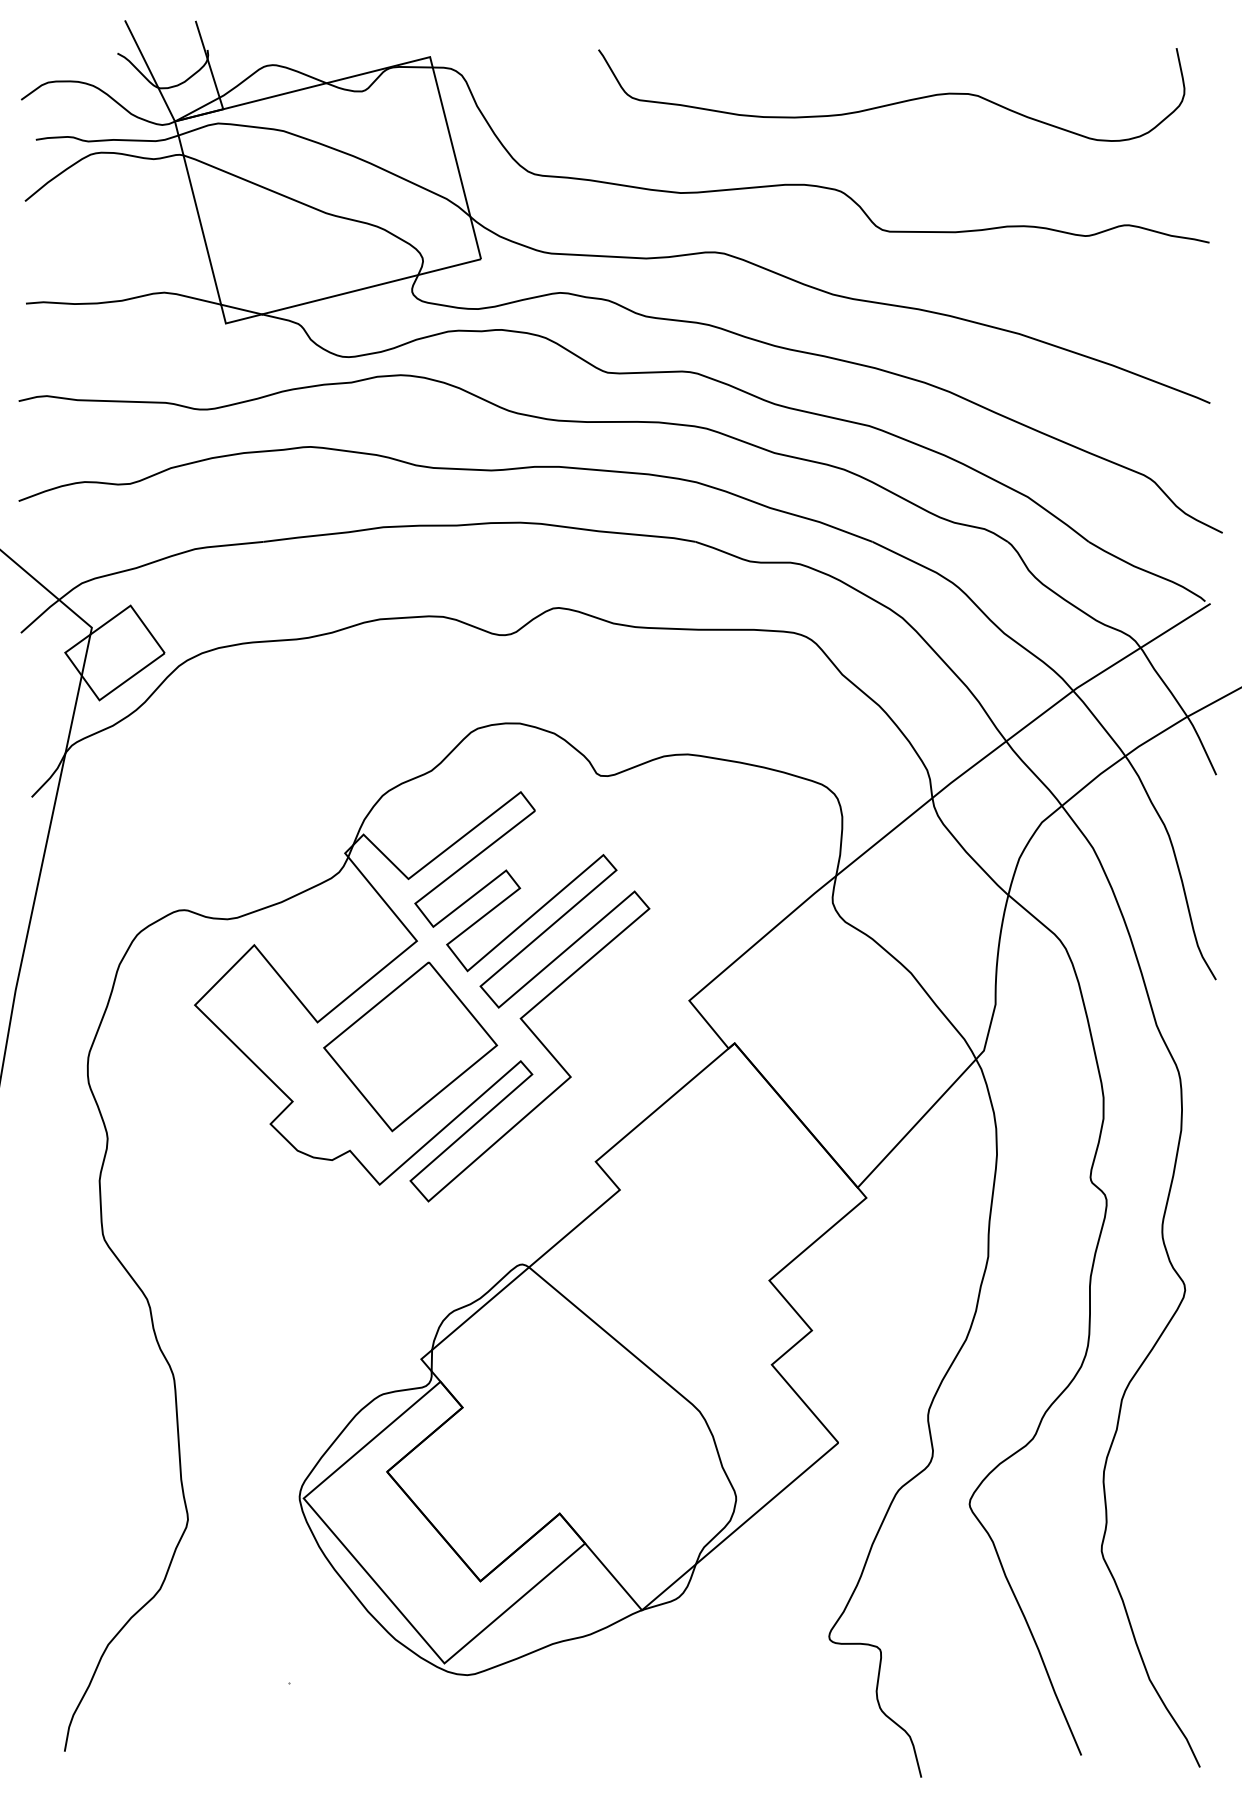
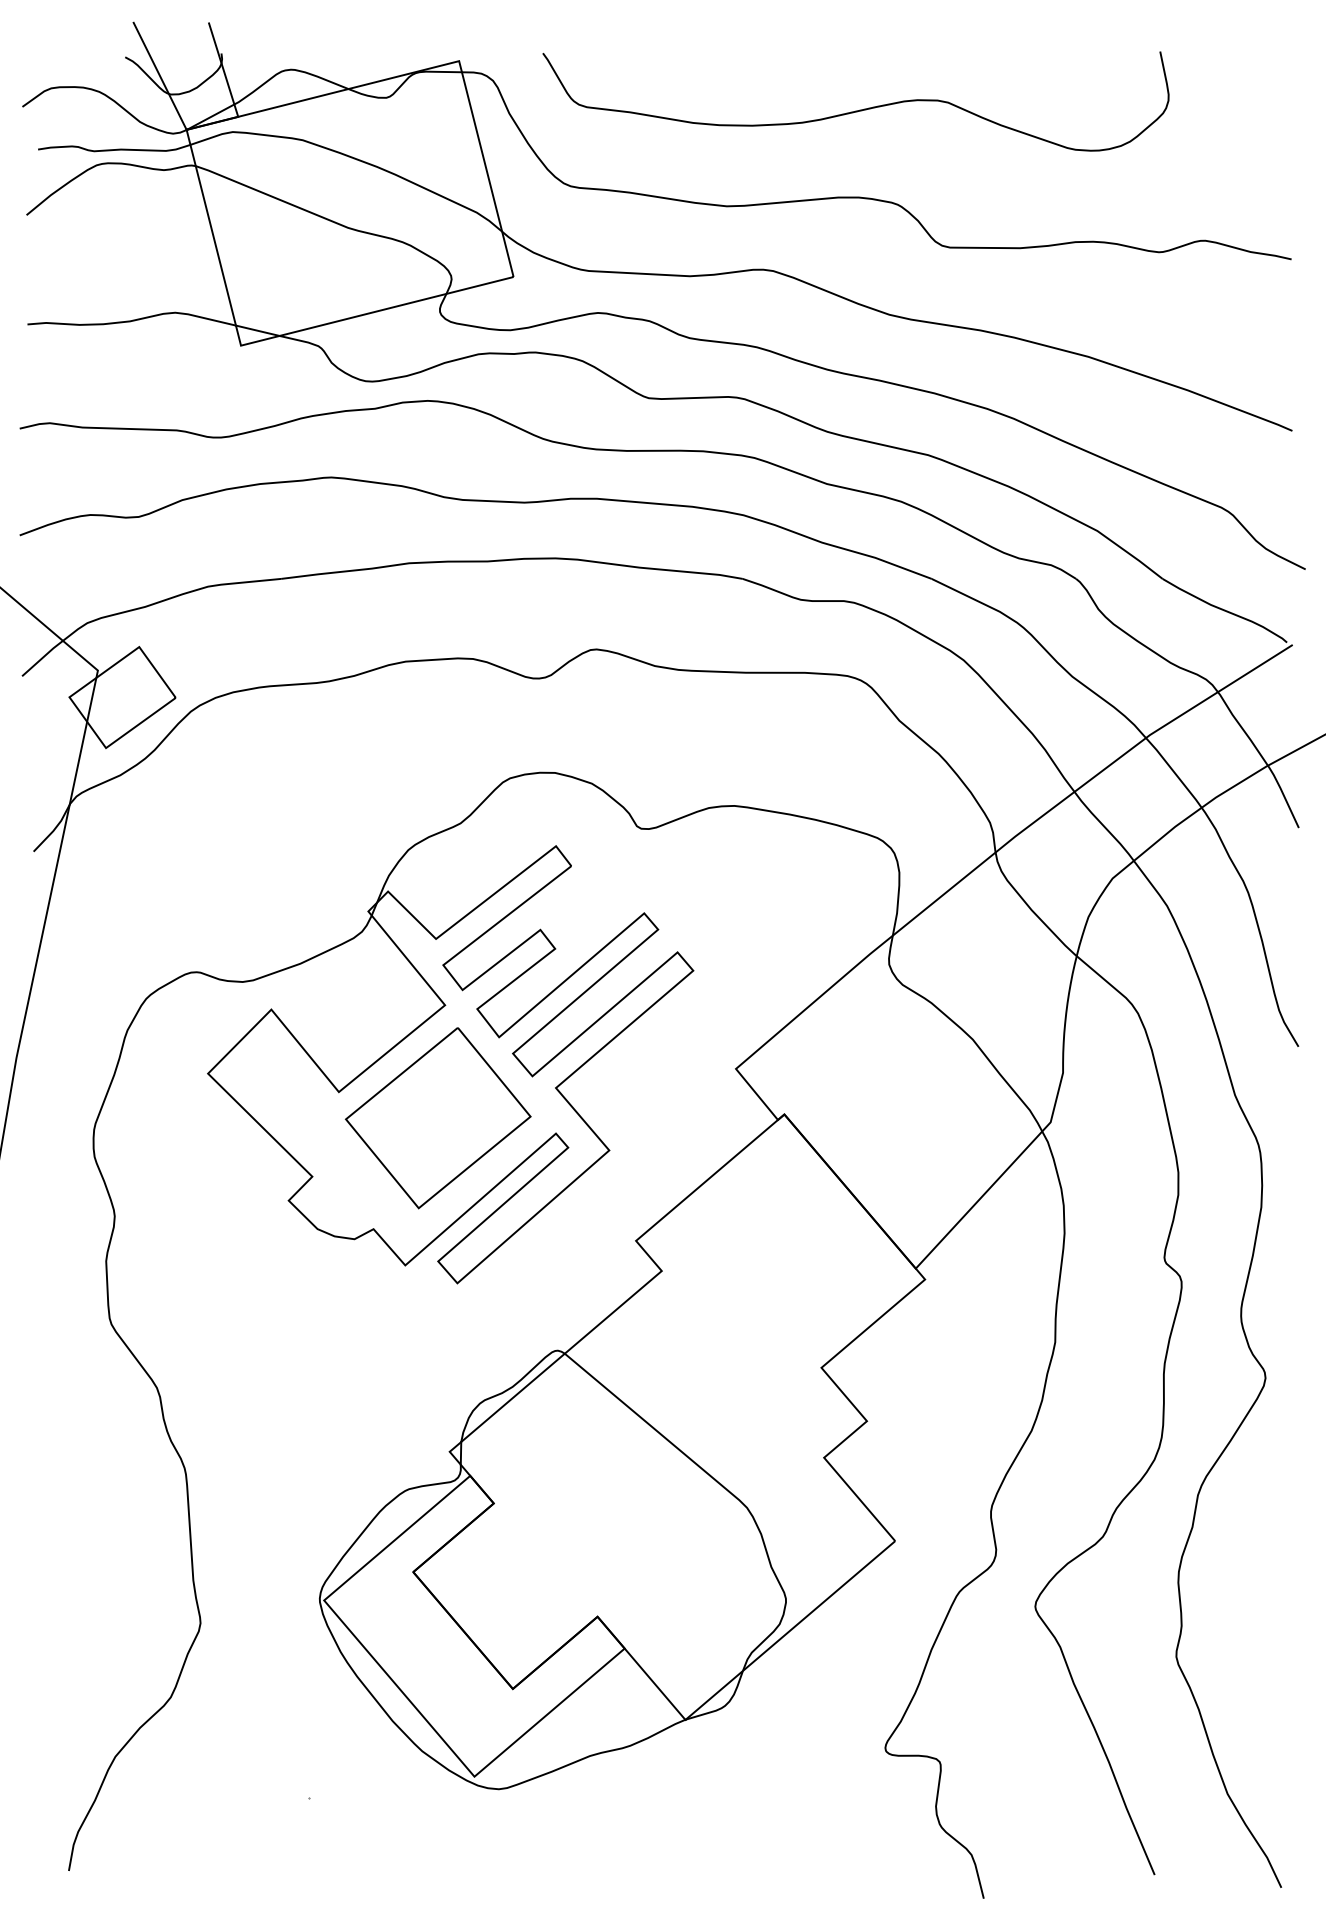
curve: (894, 102) -> (858, 109), moved

